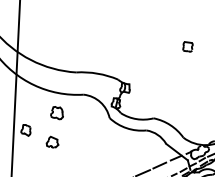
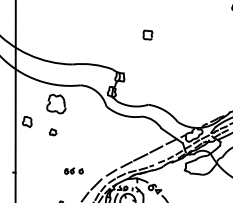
part: (187, 46) -> (147, 34), moved
part: (56, 112) -> (55, 103), size x1.6
part: (51, 142) -> (52, 132), size x0.6

